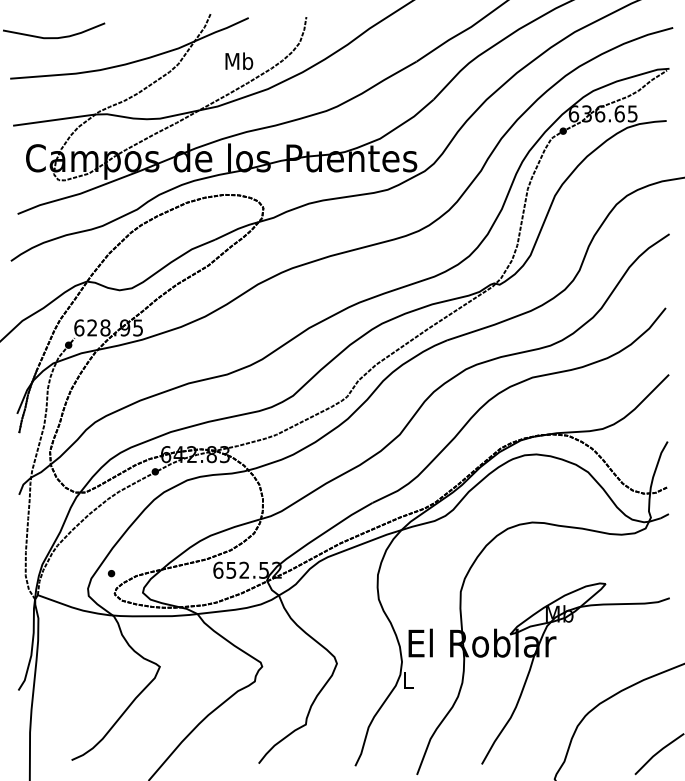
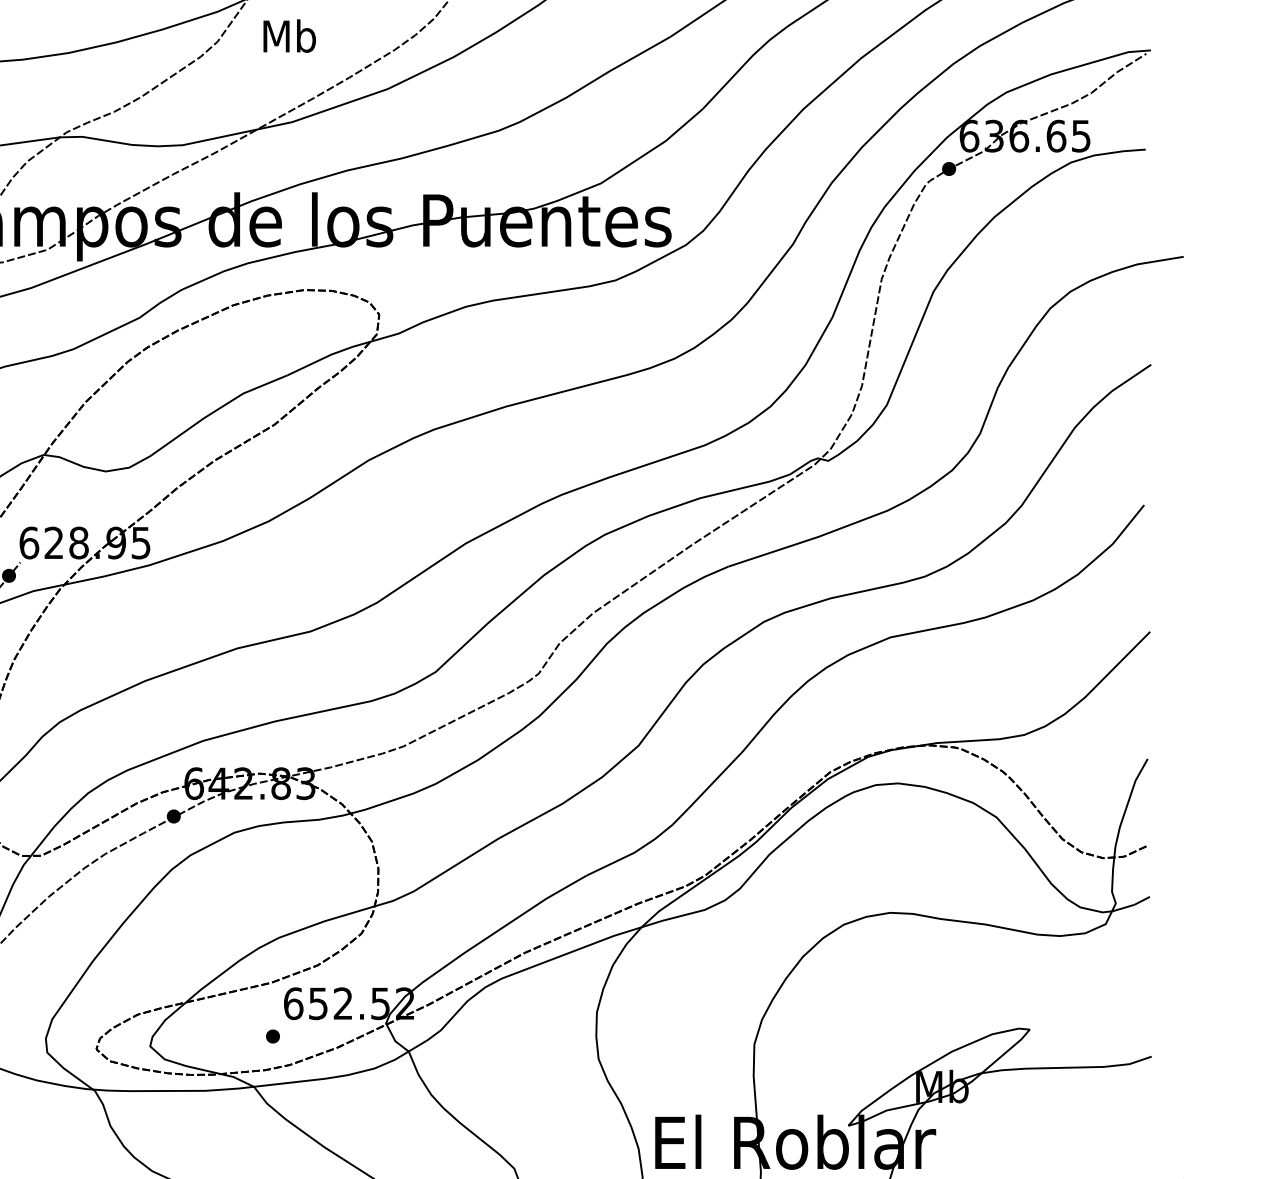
text: (239, 60) -> (290, 34), moved
part: (111, 573) -> (272, 1036), moved

